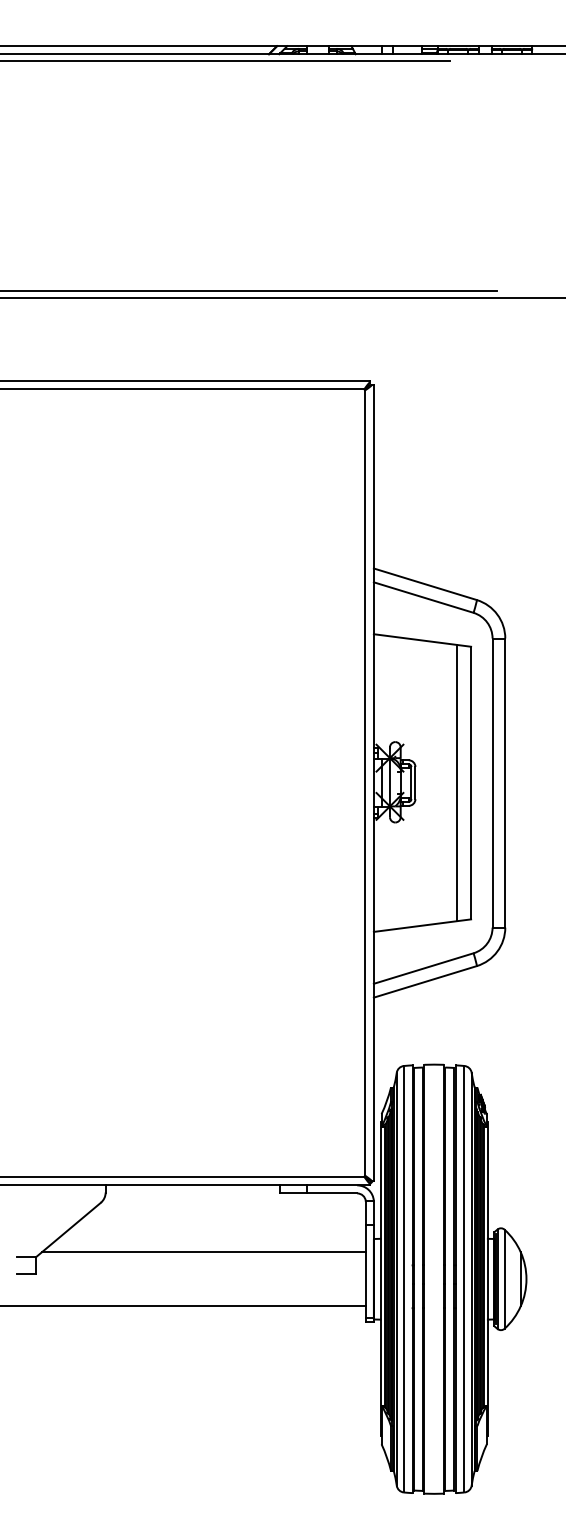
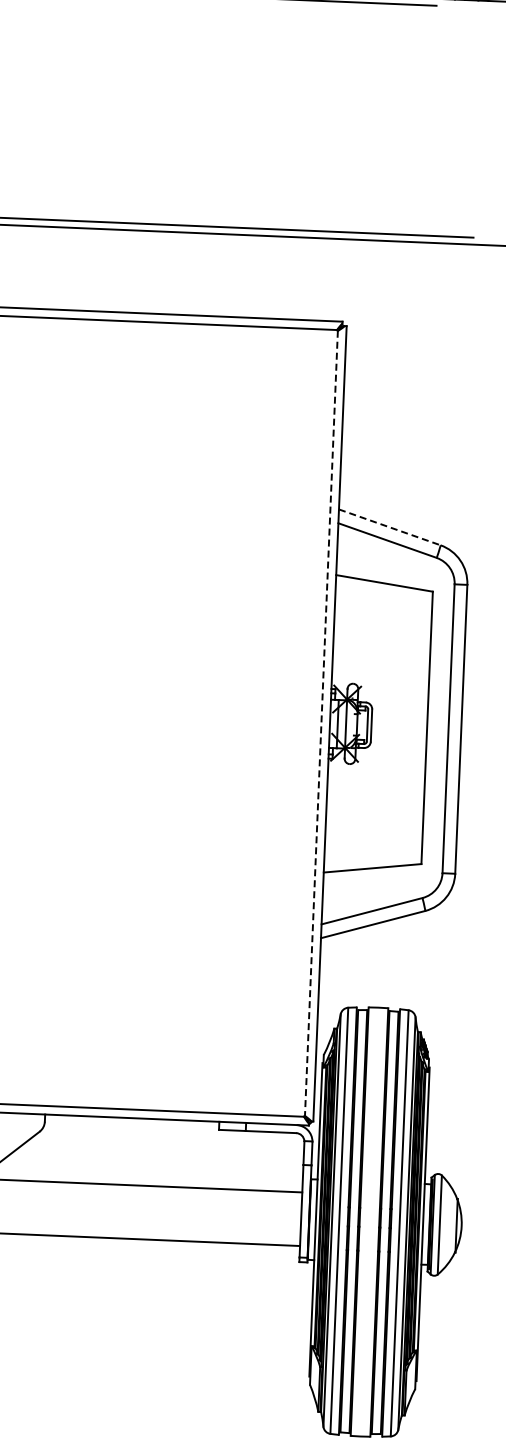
line: (425, 584) -> (389, 527), solid -> dashed
line: (457, 782) -> (413, 726), removed
line: (365, 783) -> (321, 723), solid -> dashed

